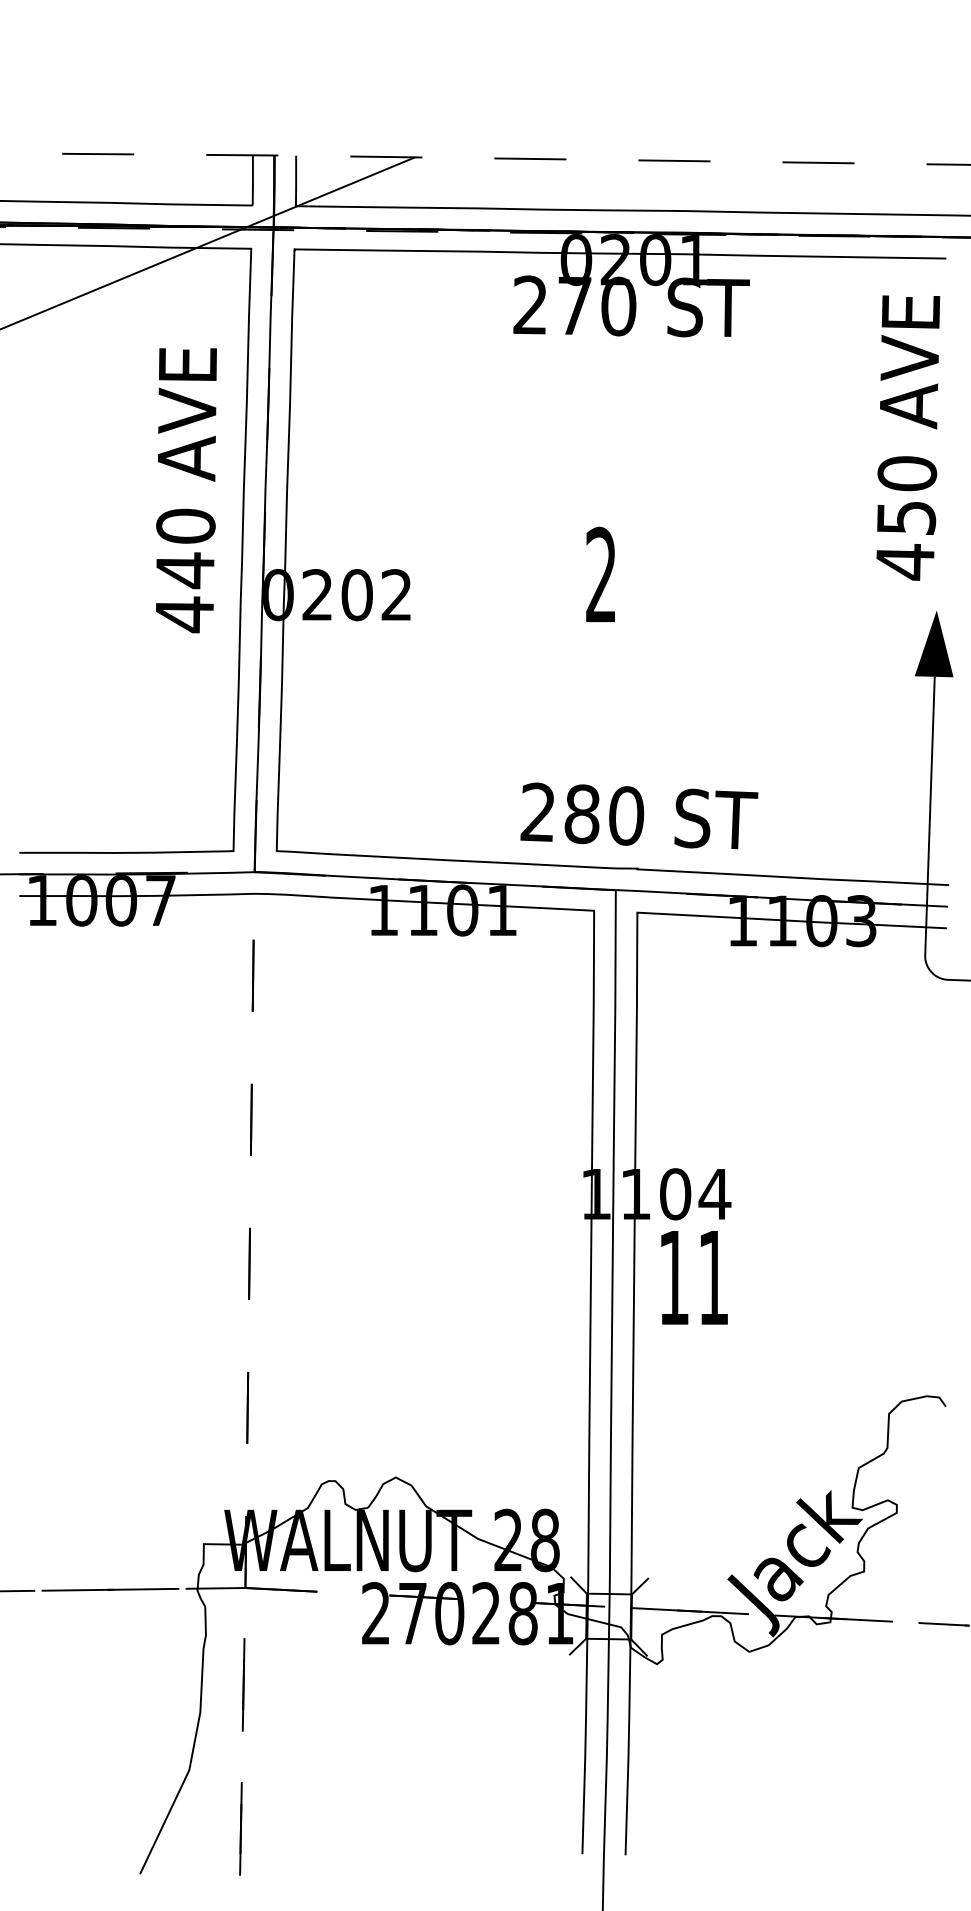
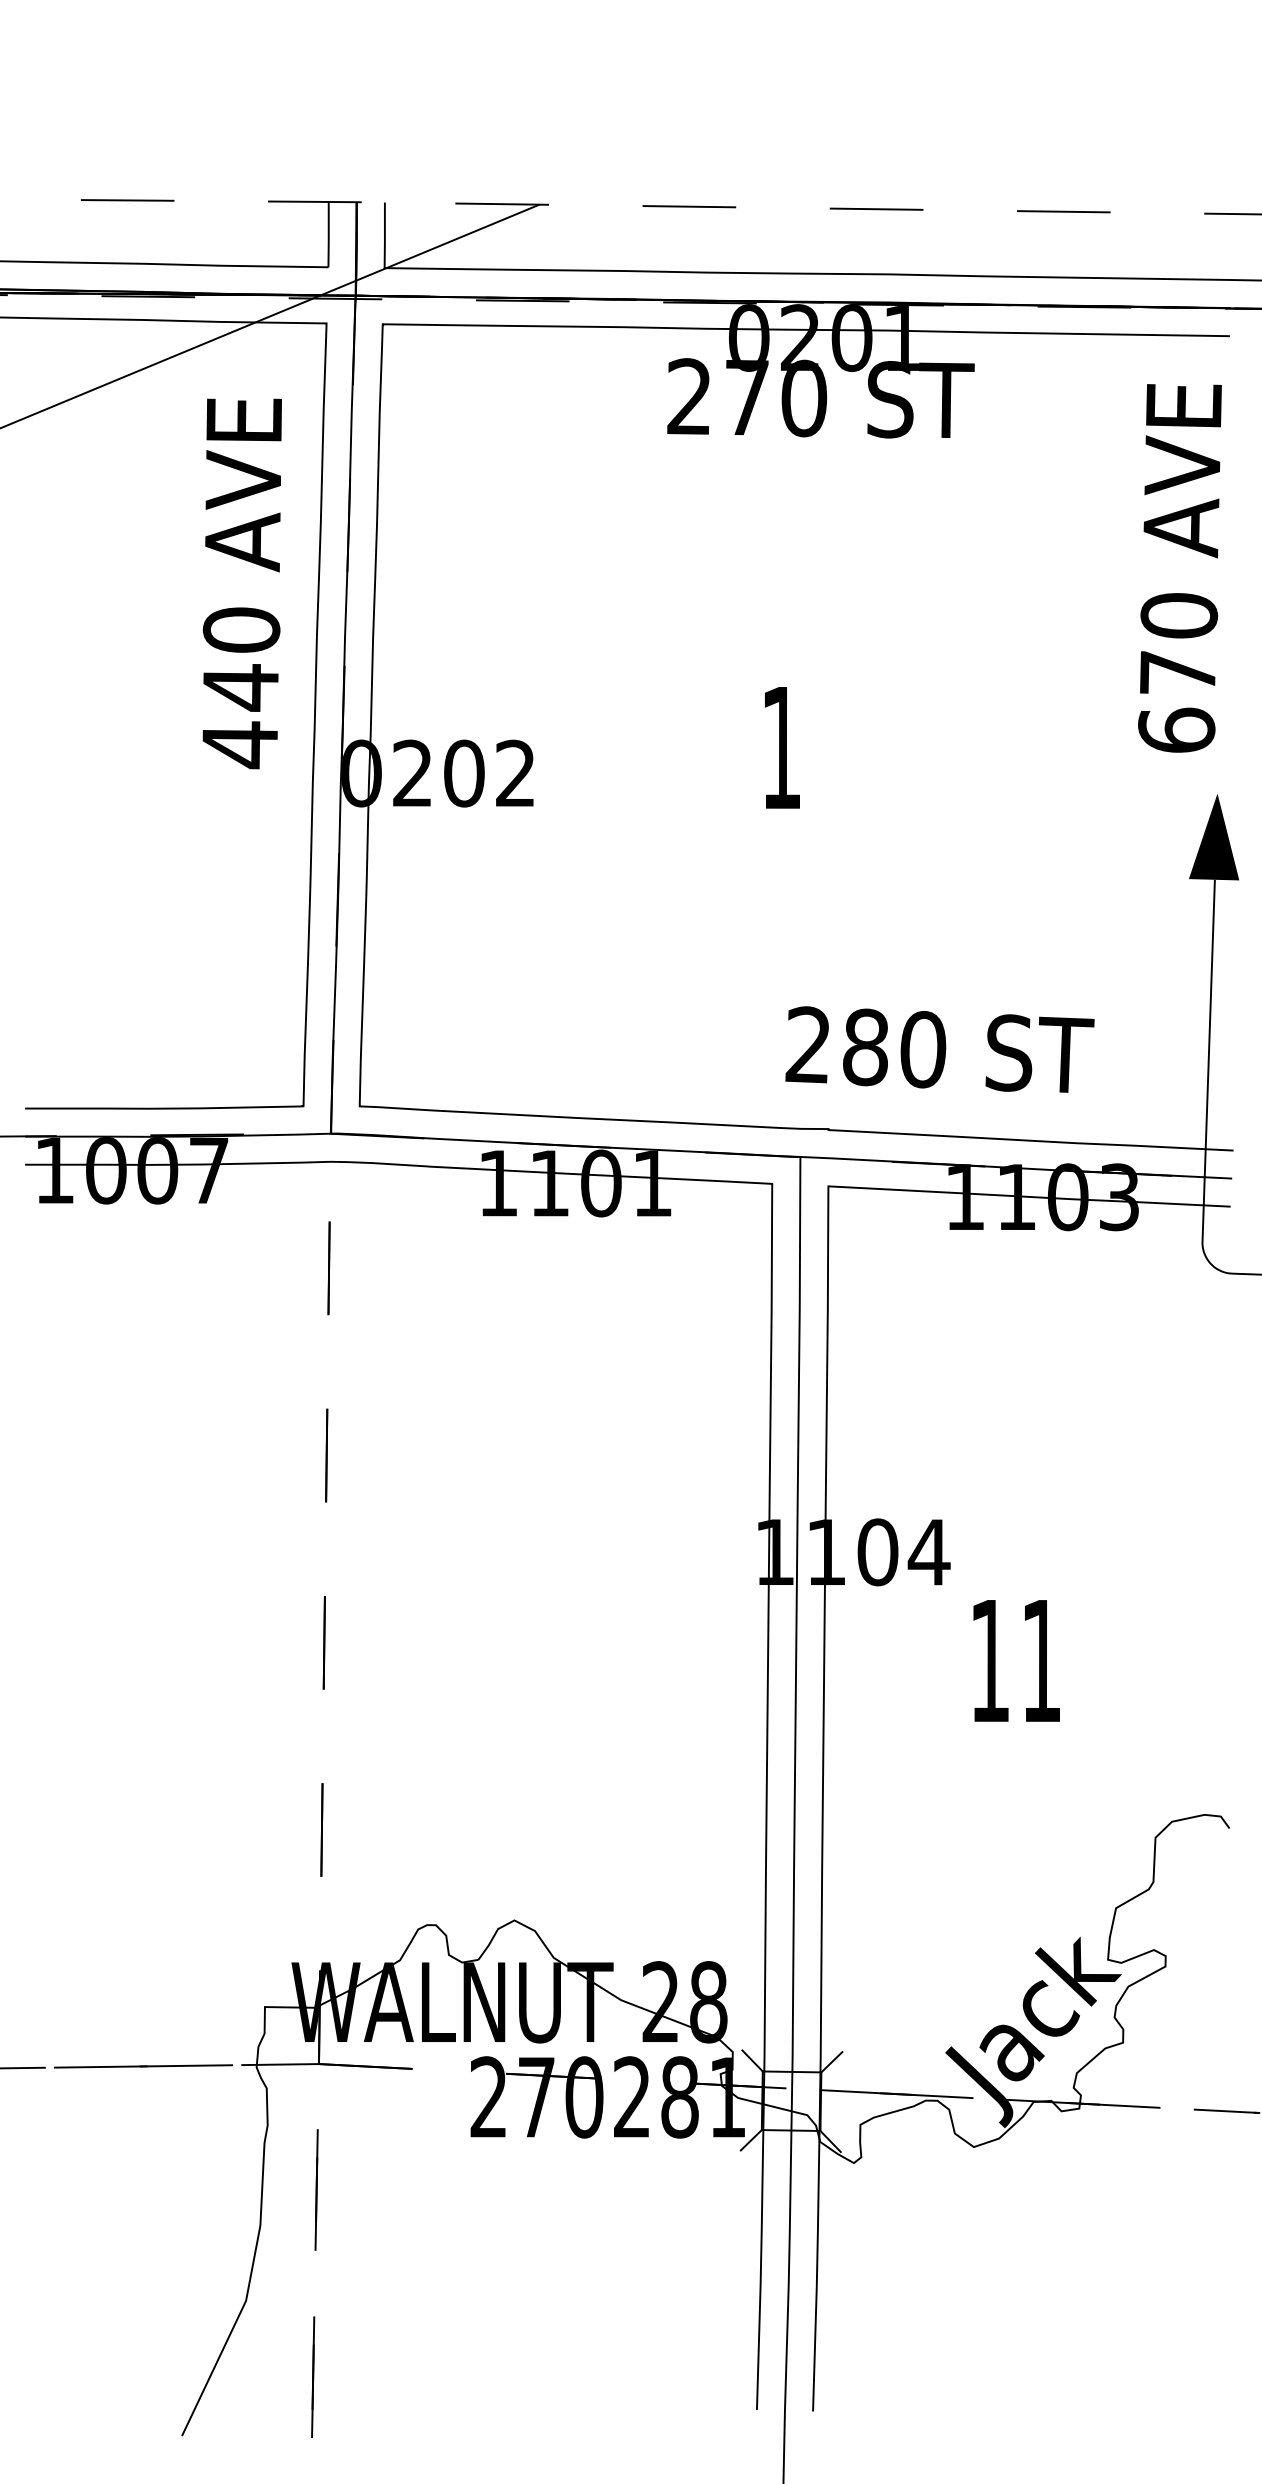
text: (185, 490) -> (241, 583), moved
text: (905, 540) -> (1177, 702), 450 -> 670
text: (600, 574) -> (780, 746), 2 -> 1
text: (638, 815) -> (939, 1049), moved
text: (694, 1277) -> (1016, 1660), moved

